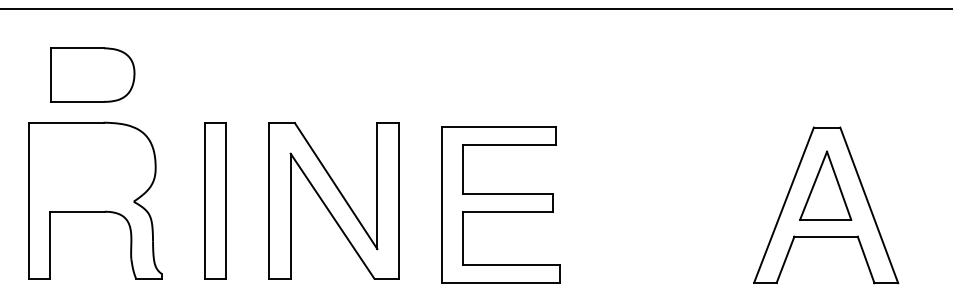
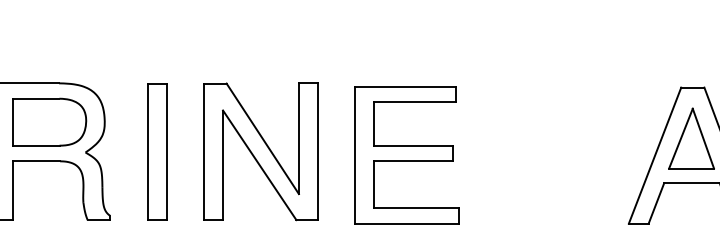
part: (92, 74) -> (49, 121), moved

